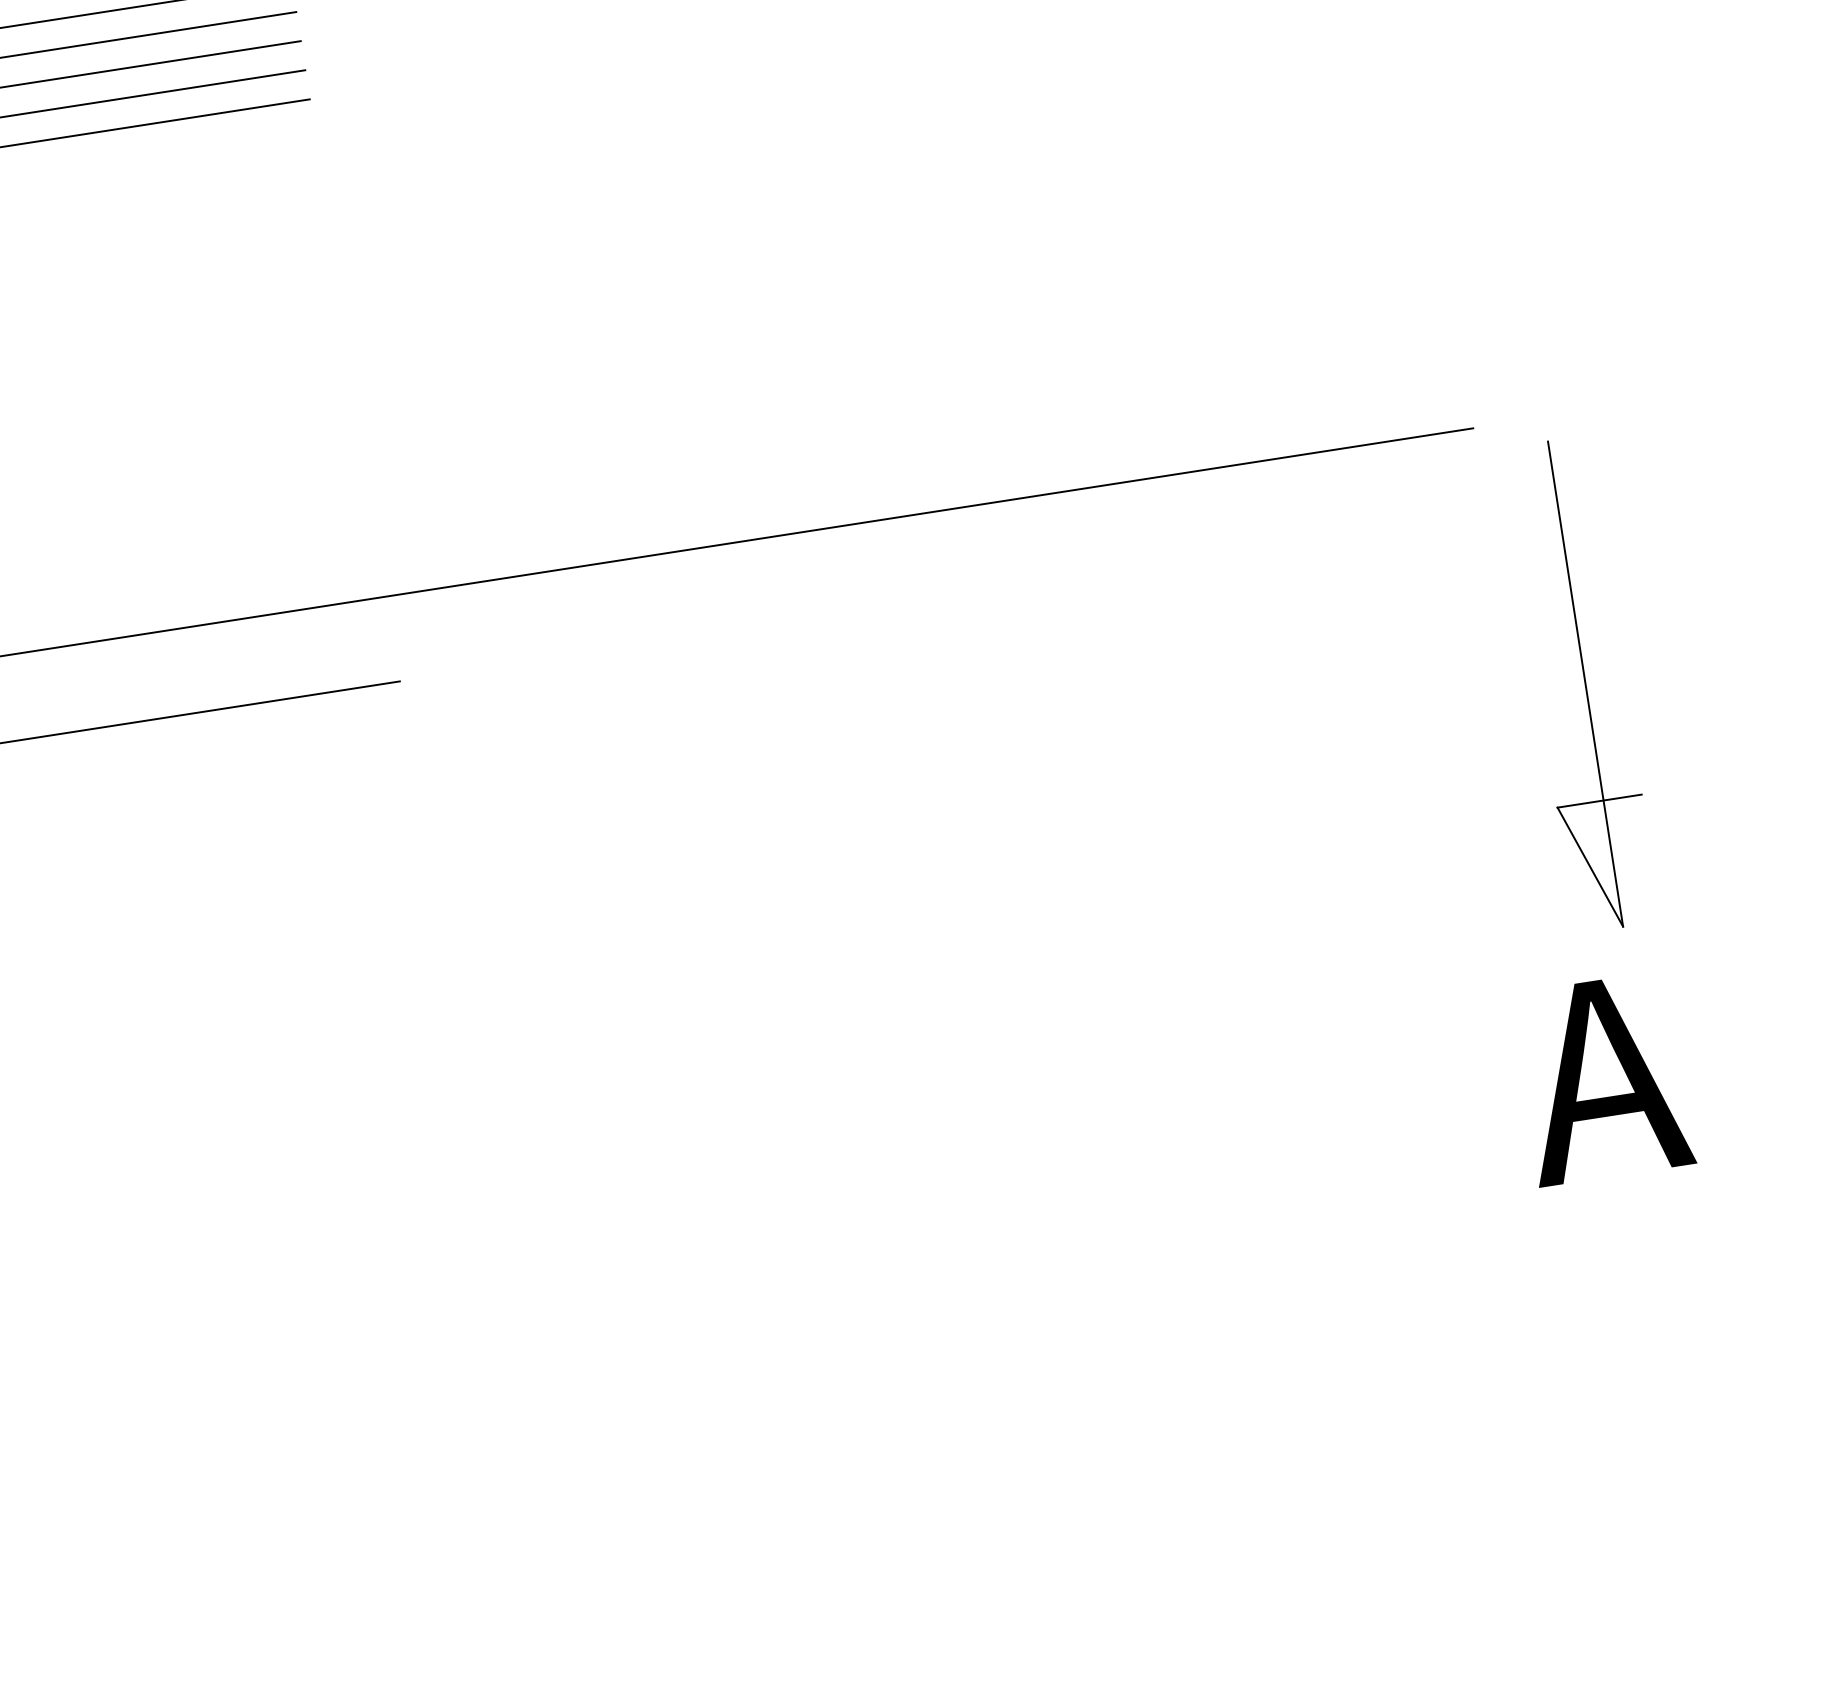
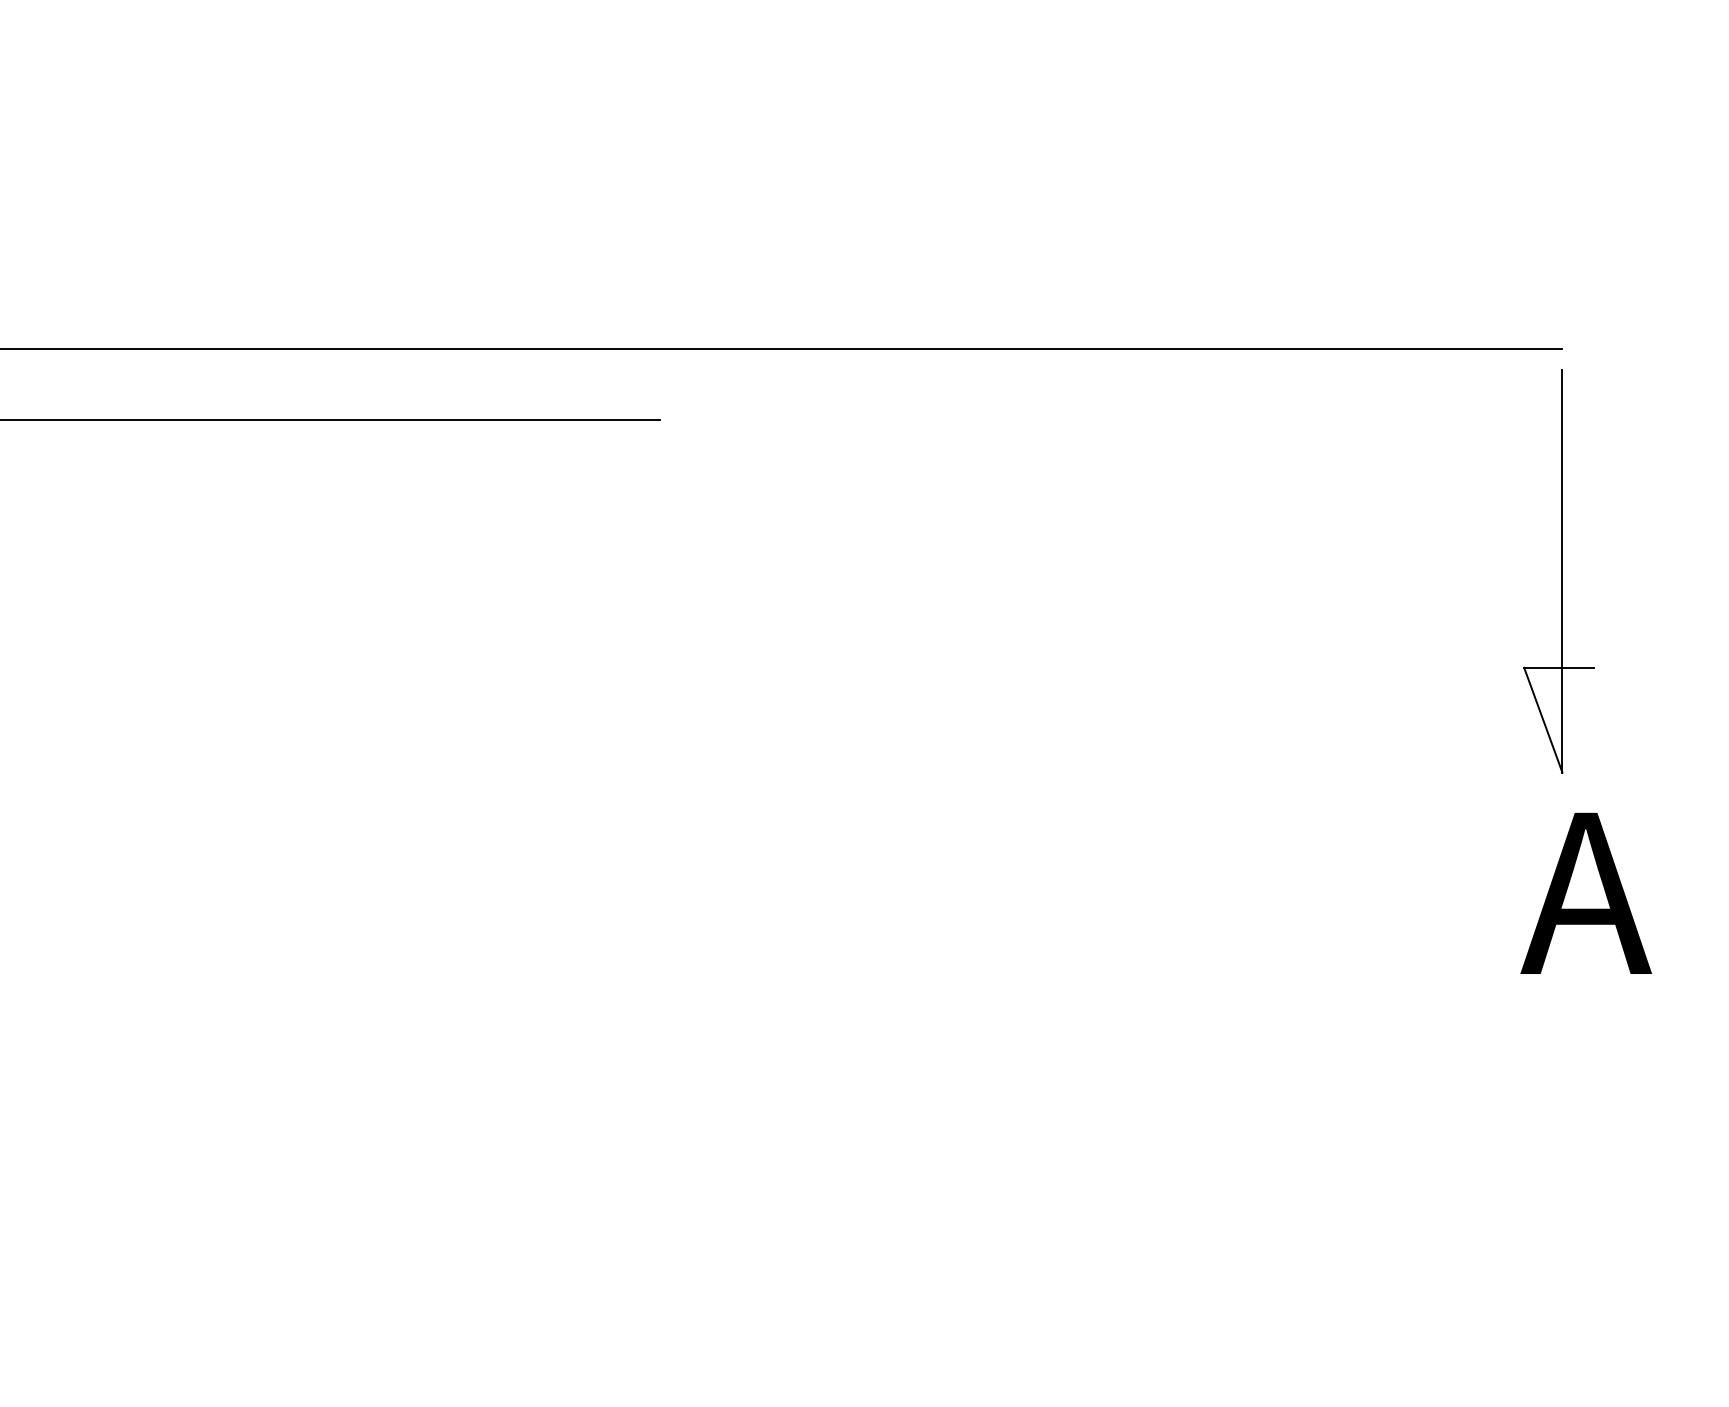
part: (1580, 685) -> (1558, 571), moved

